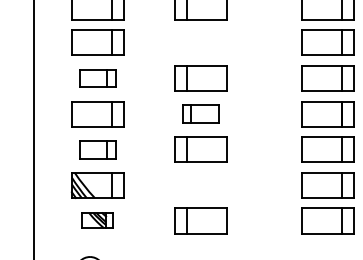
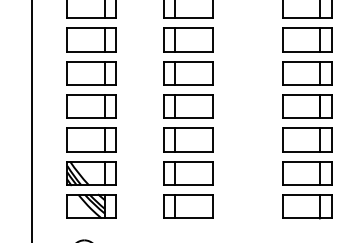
part: (201, 42) -> (188, 39), added
part: (97, 78) -> (91, 73), size x1.43
part: (201, 113) -> (188, 106), size x1.43
part: (97, 149) -> (91, 139), size x1.43
part: (201, 185) -> (188, 173), added
part: (97, 219) -> (91, 205), size x1.67

